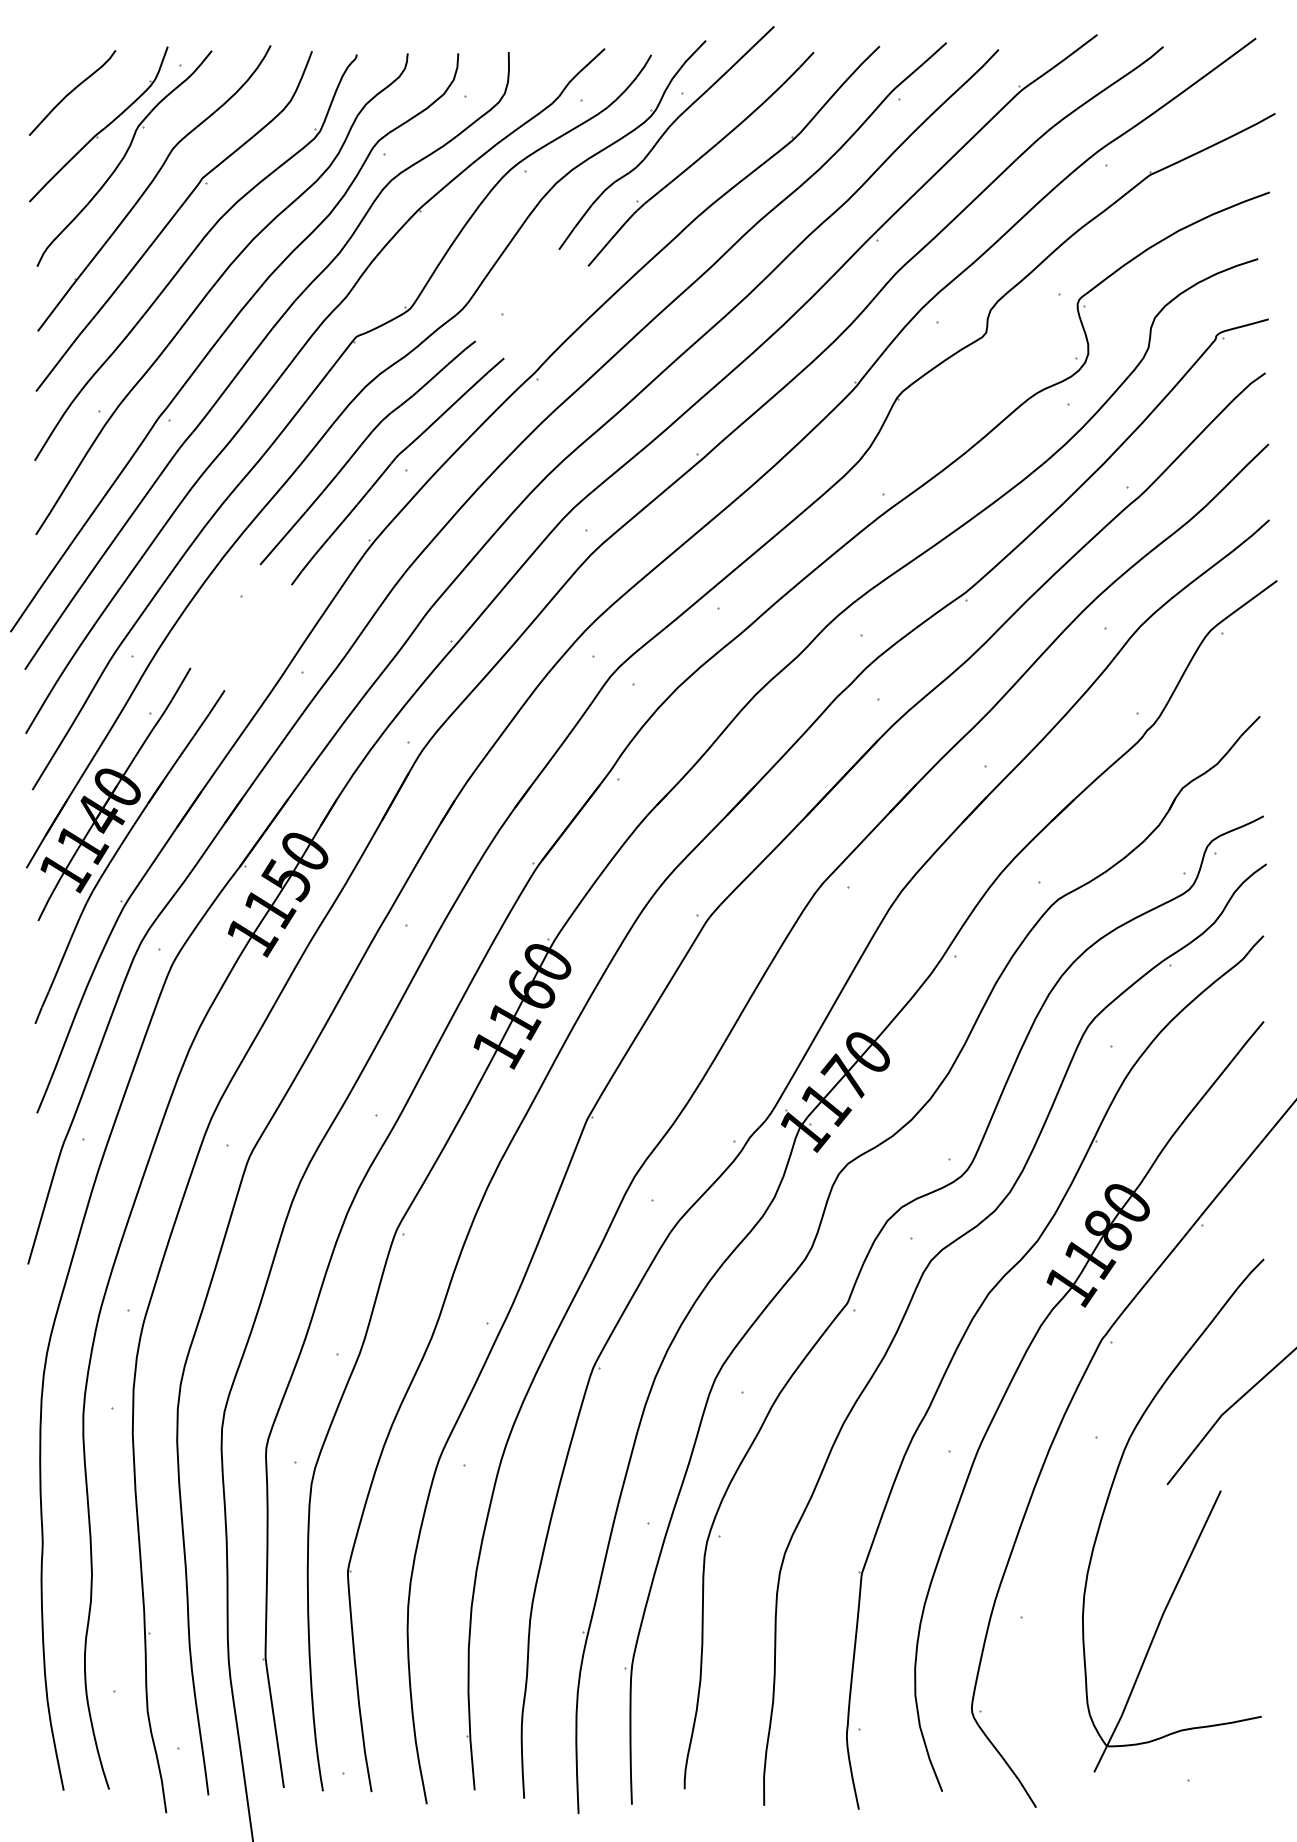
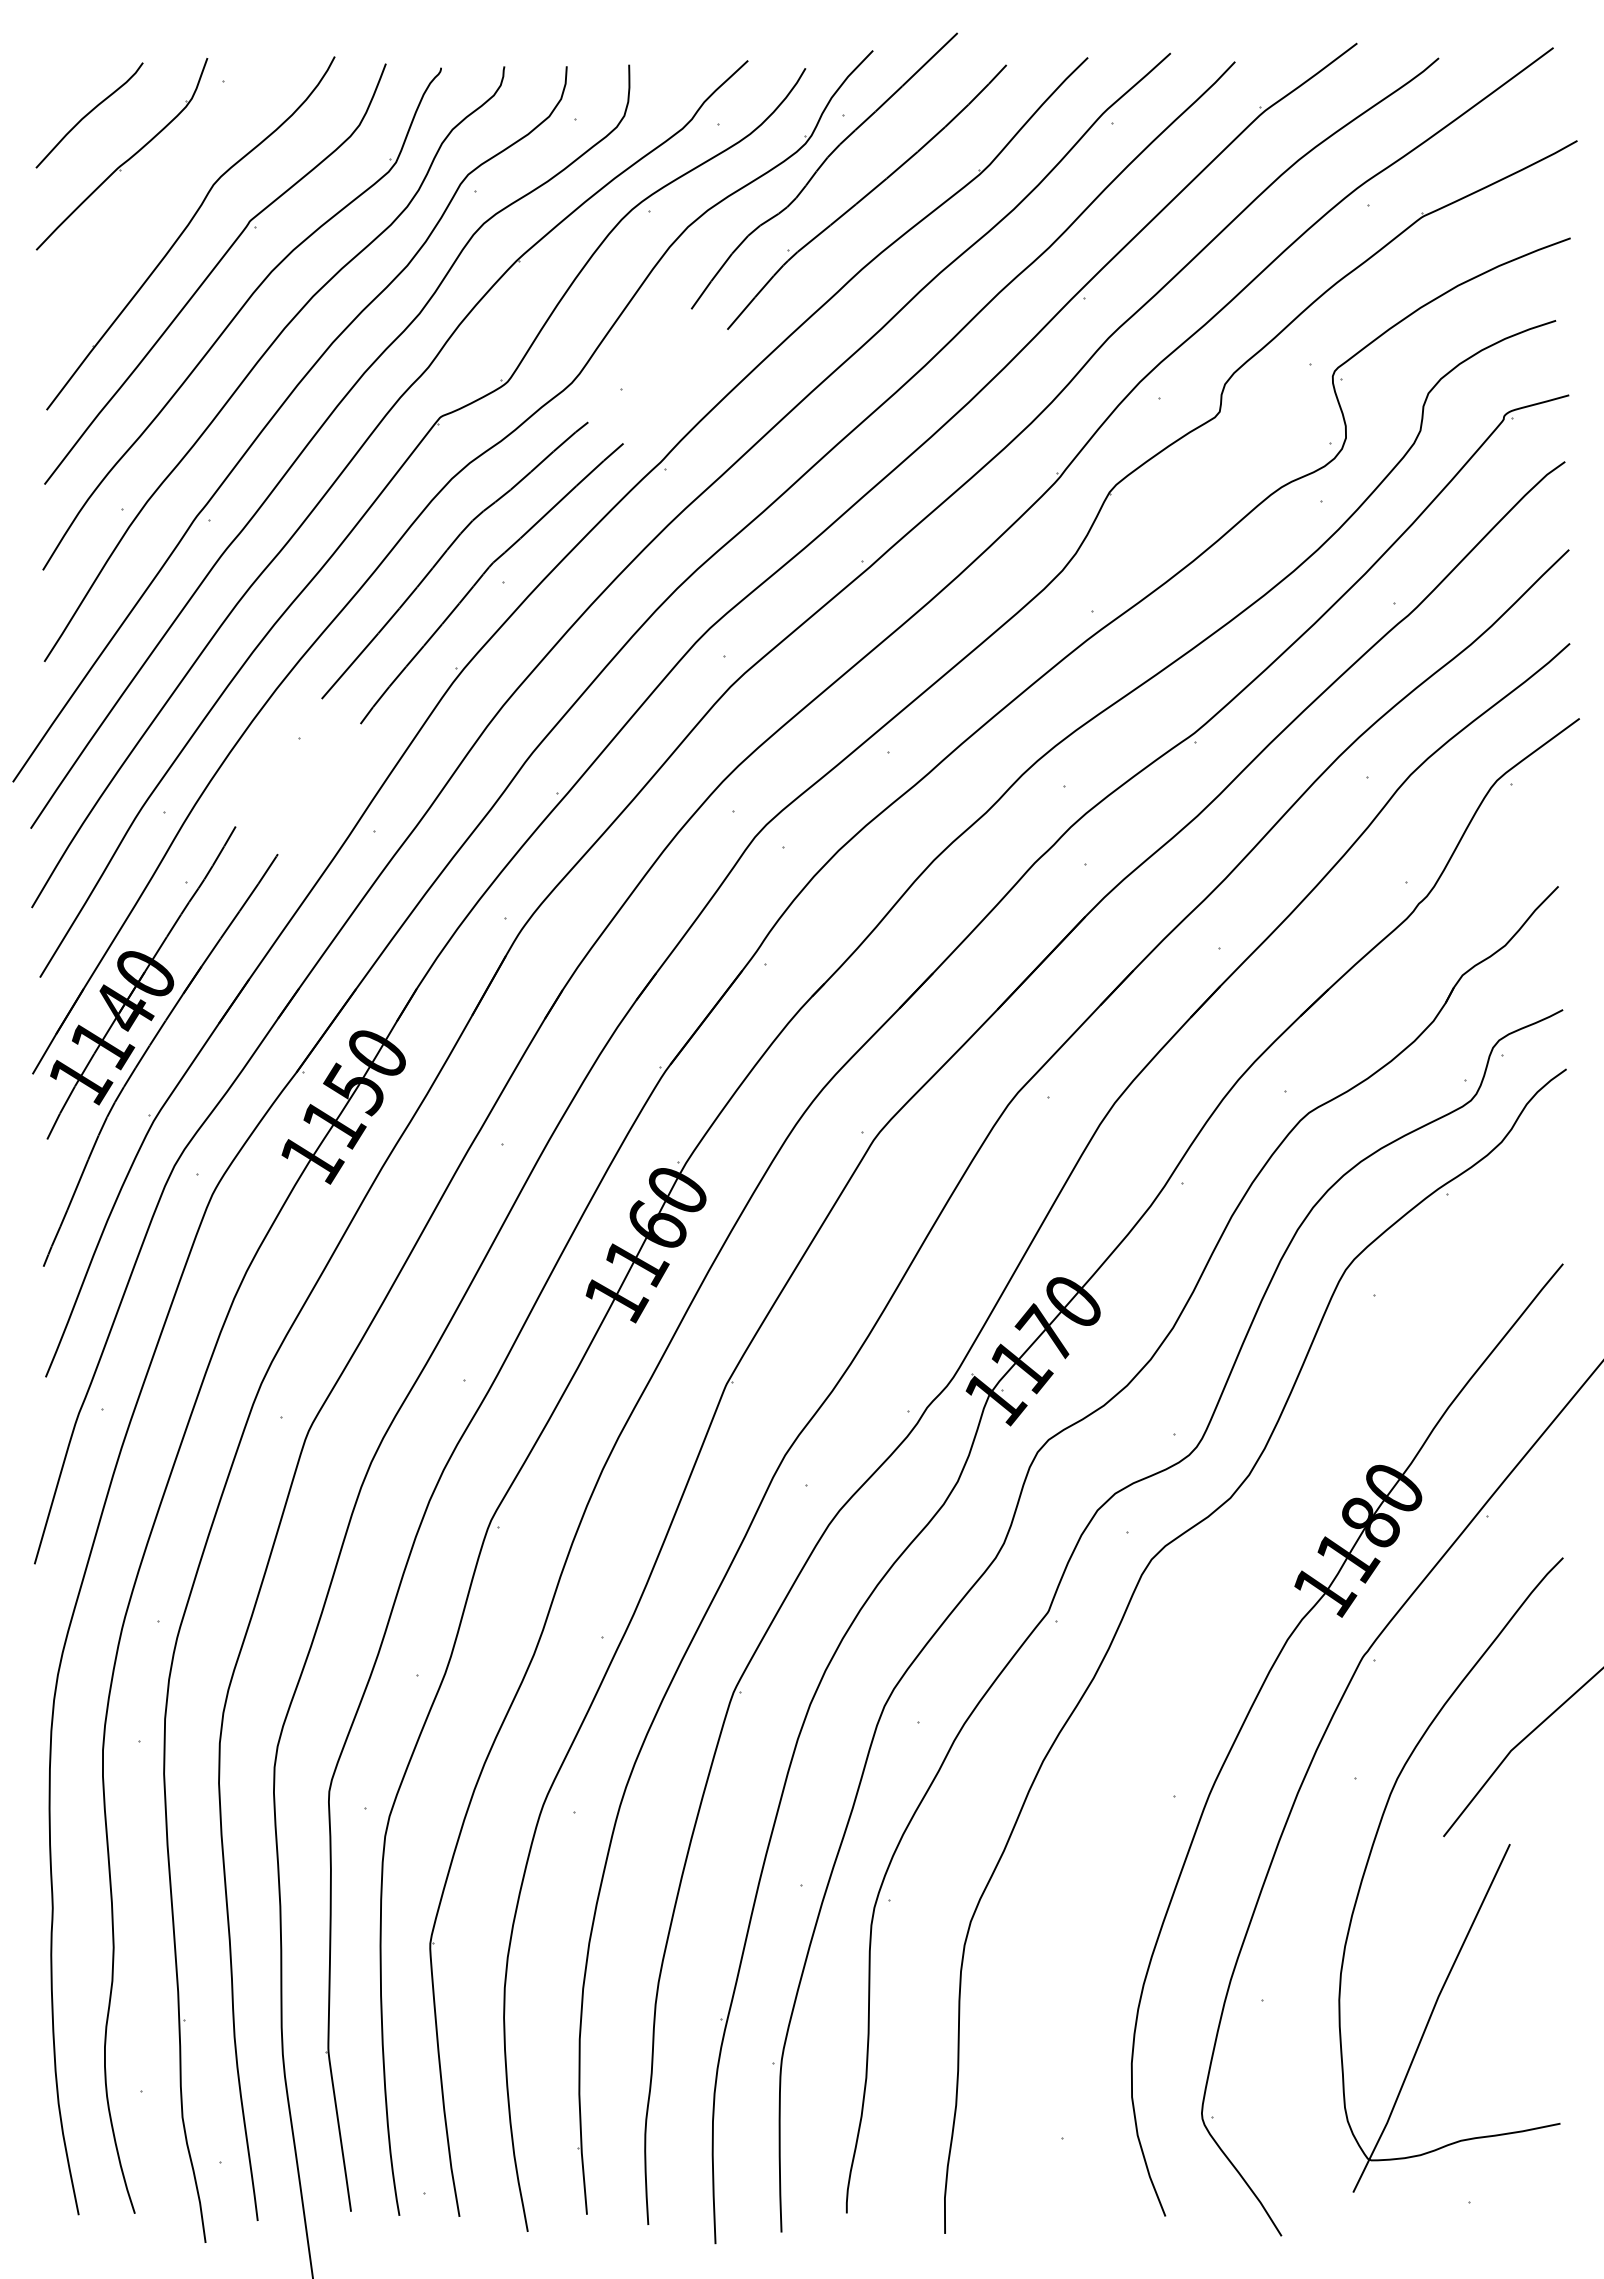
part: (124, 158) -> (153, 196), removed
part: (968, 1329) -> (1197, 1644), removed

